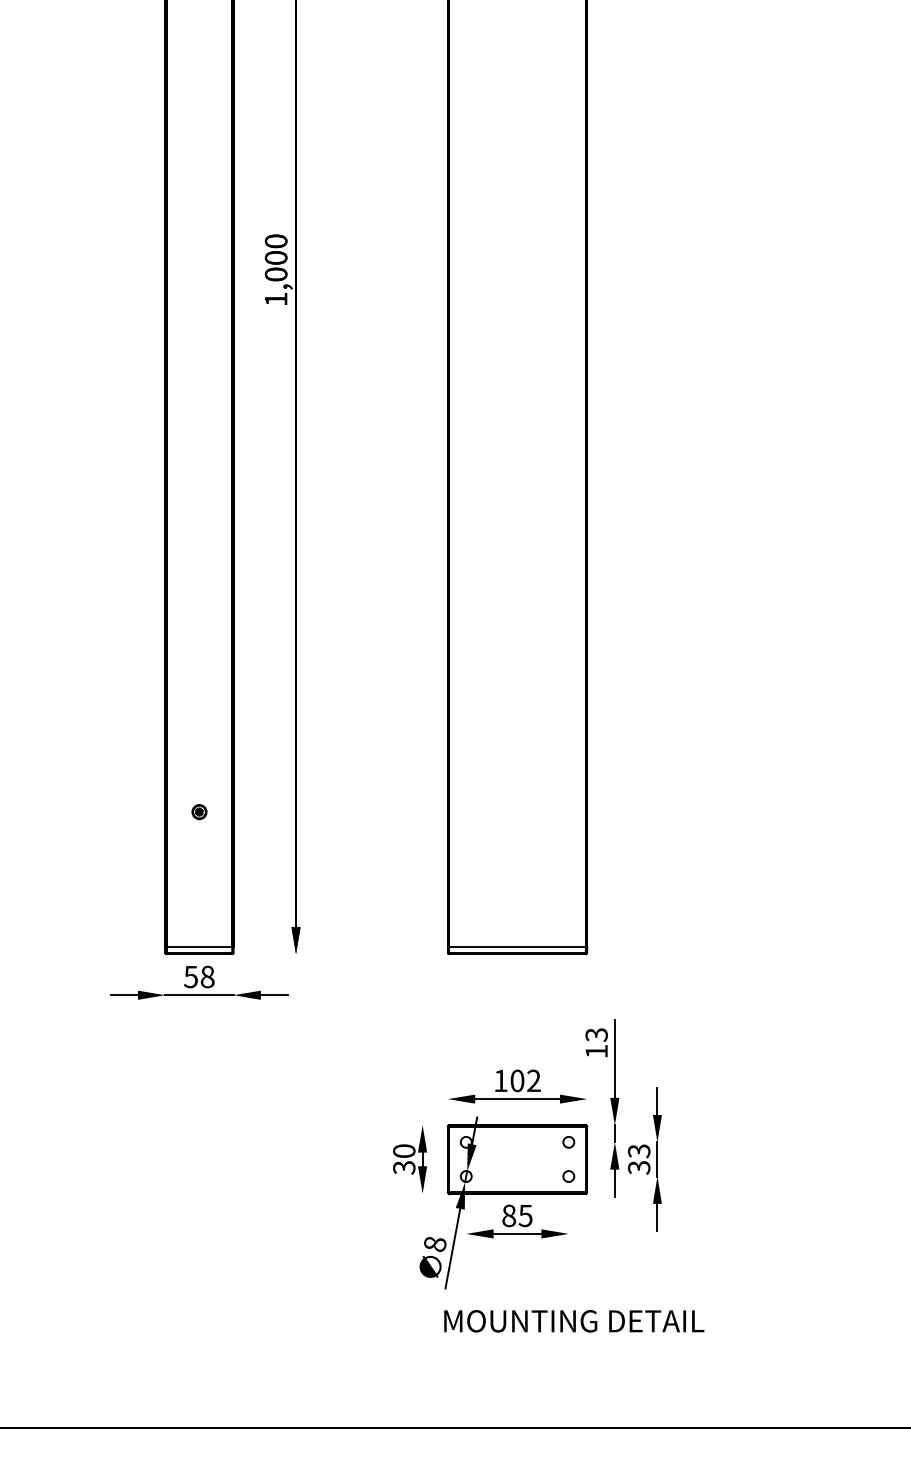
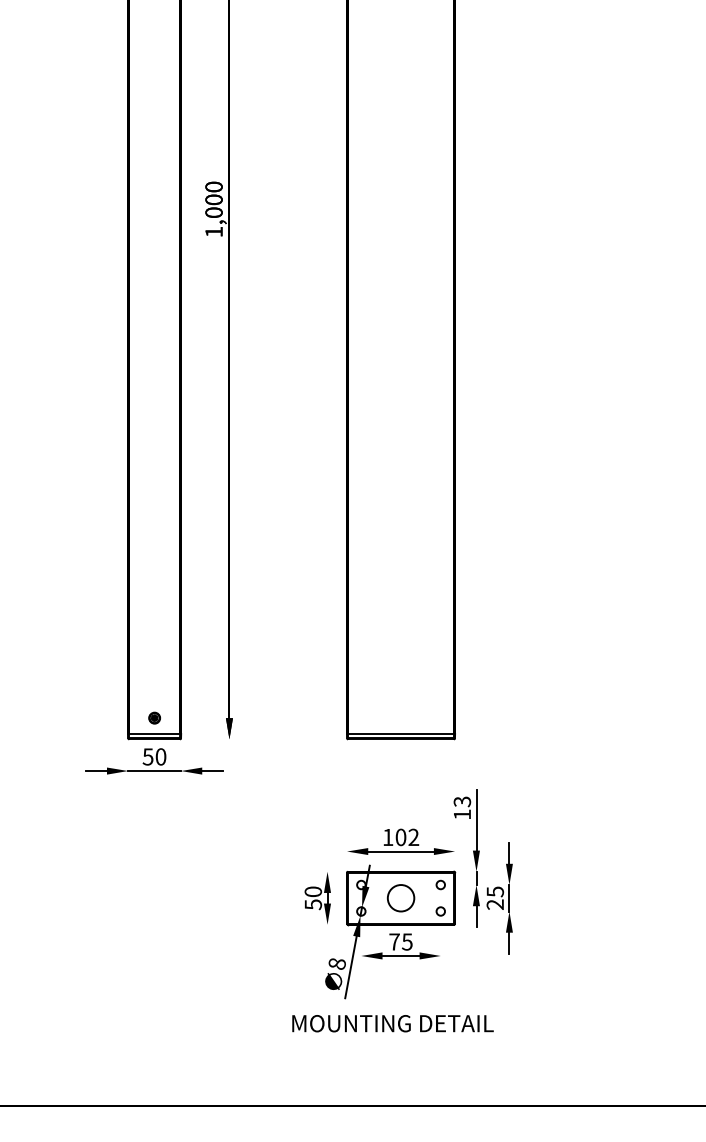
part: (199, 811) -> (154, 717), moved
text: (207, 976) -> (160, 756), 58 -> 50
circle: (518, 1159) -> (401, 898), added
text: (639, 1159) -> (495, 898), 33 -> 25
text: (403, 1167) -> (312, 904), 30 -> 50
text: (509, 1215) -> (394, 941), 85 -> 75
text: (573, 1321) -> (392, 1023), moved

